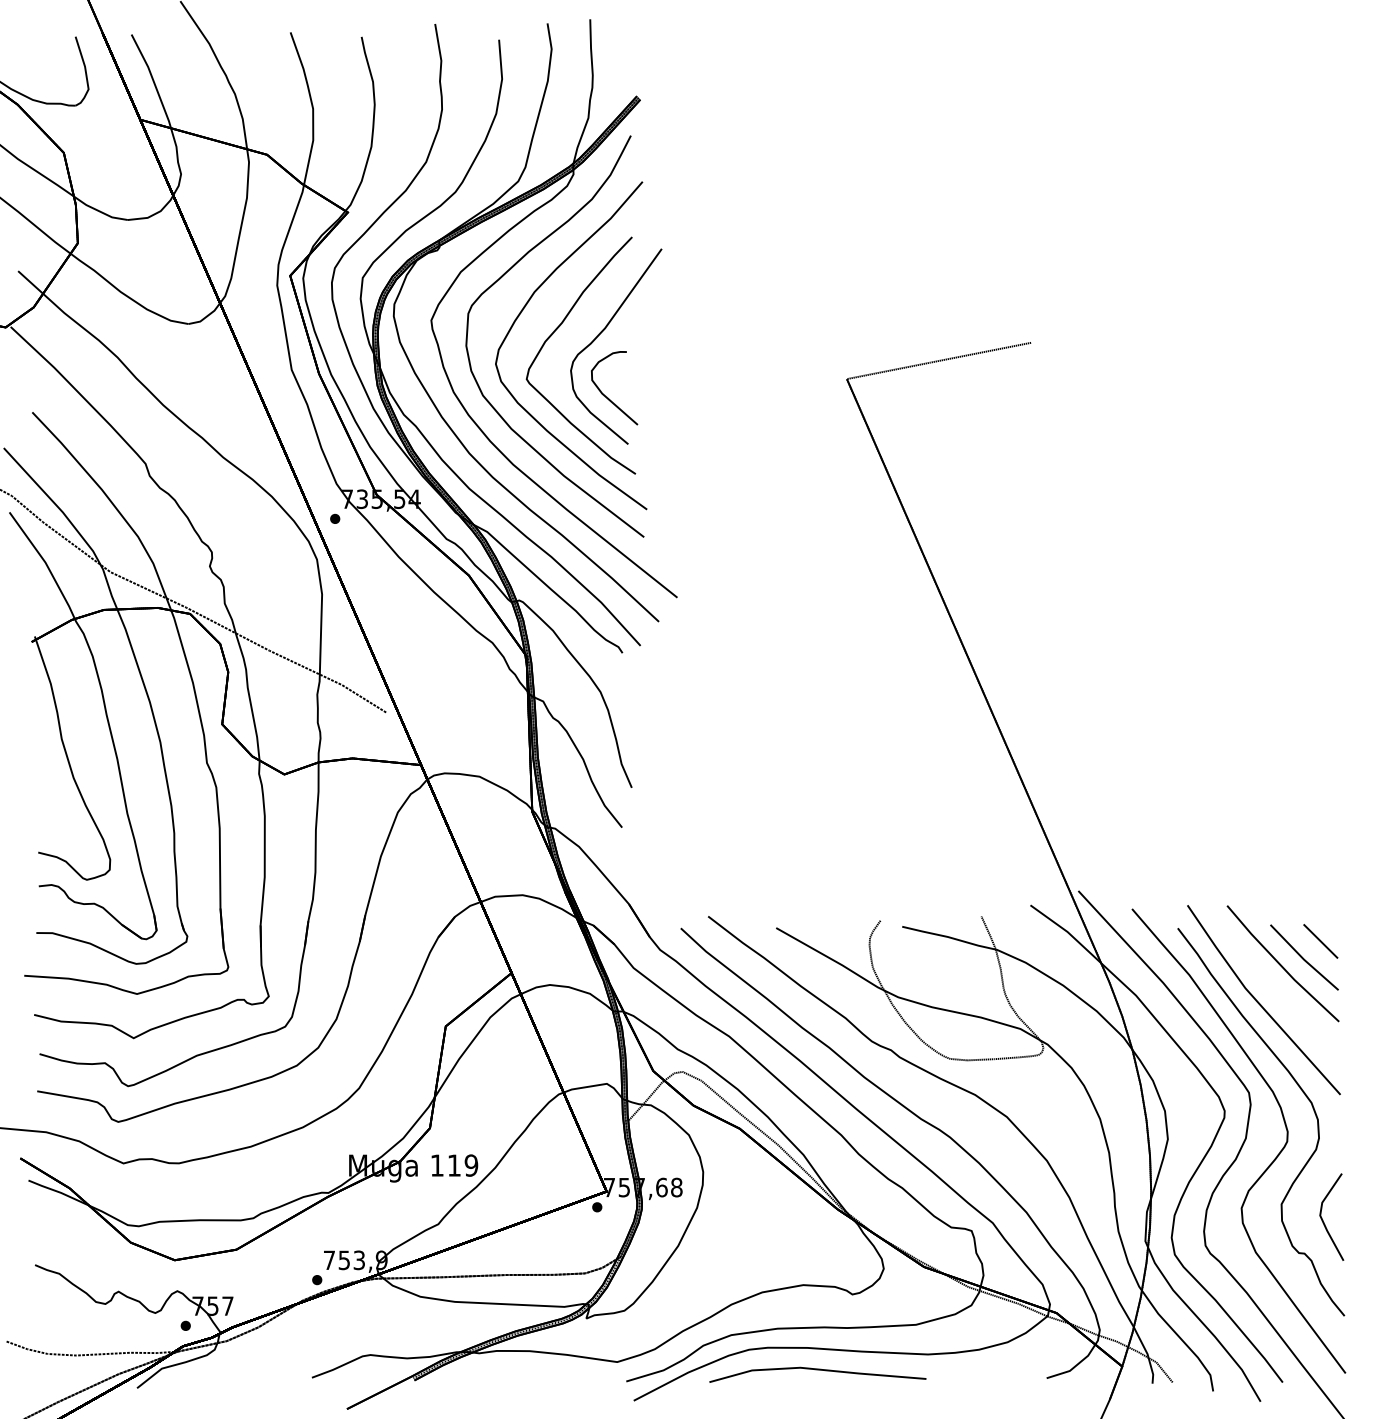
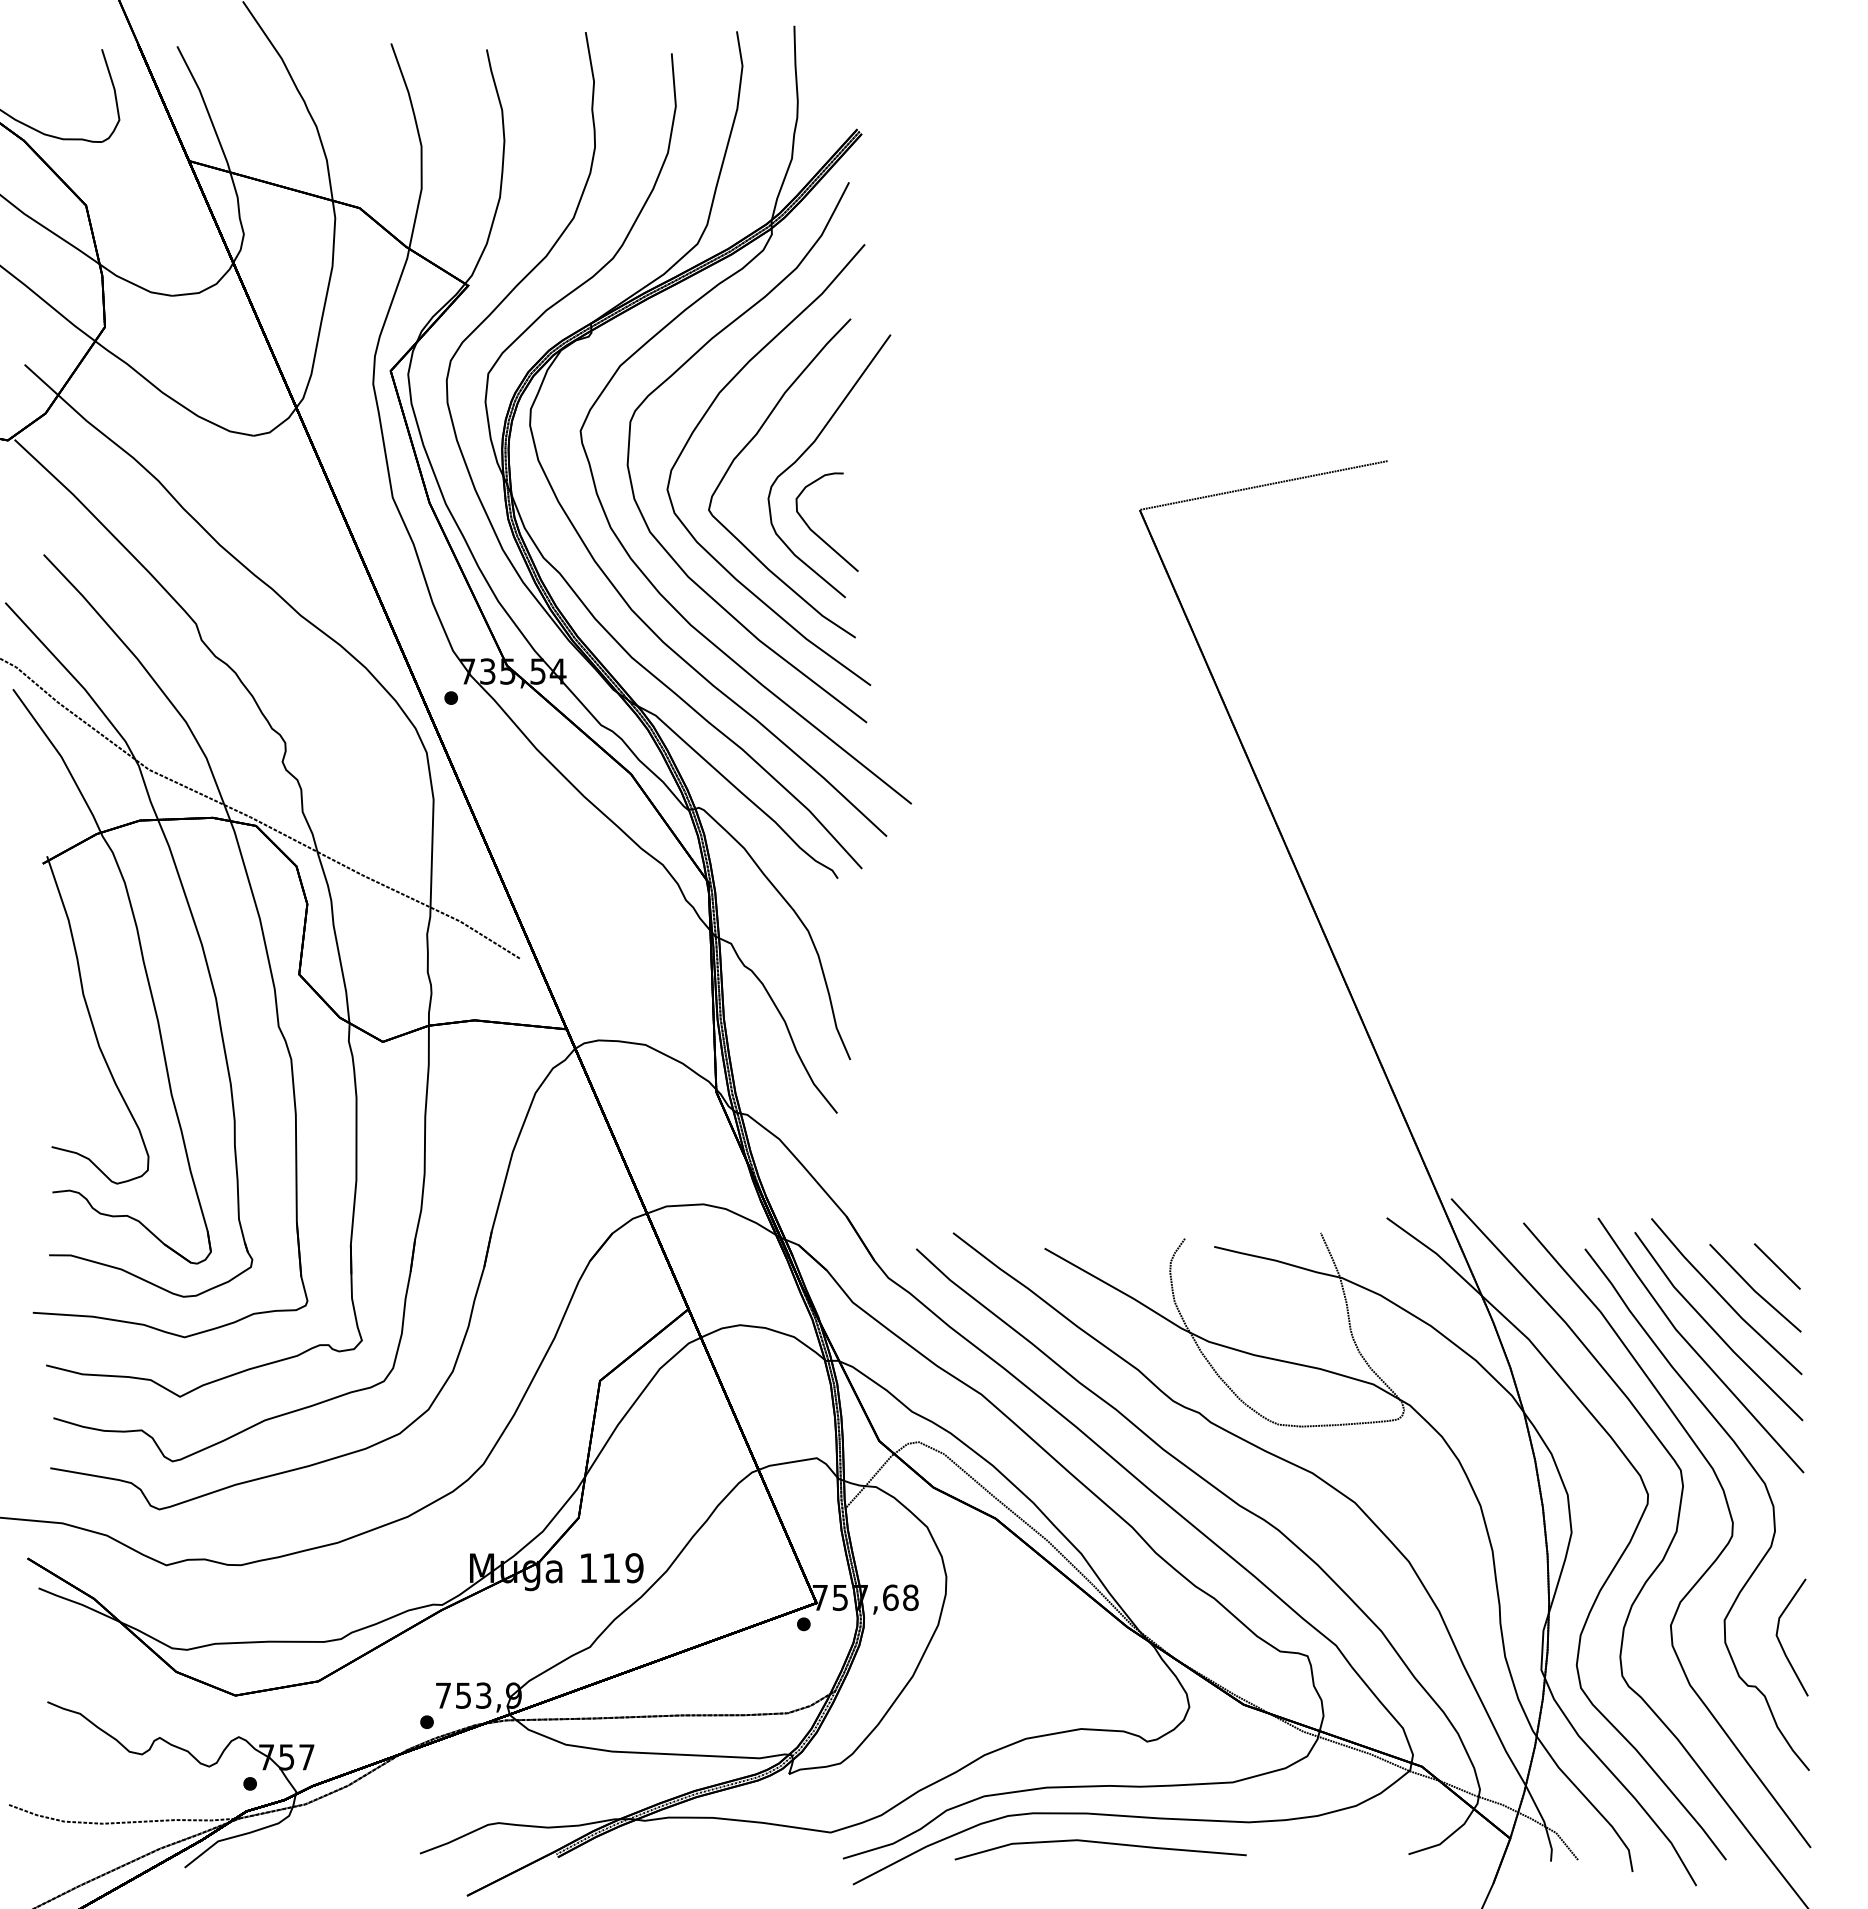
part: (1277, 985) -> (1718, 1326), added

